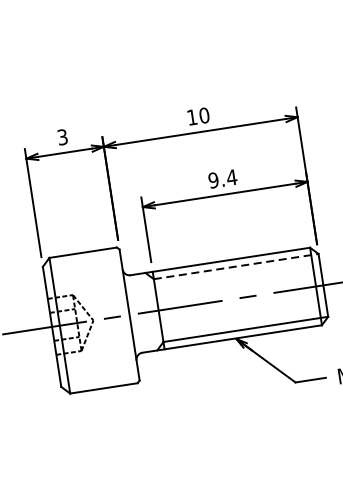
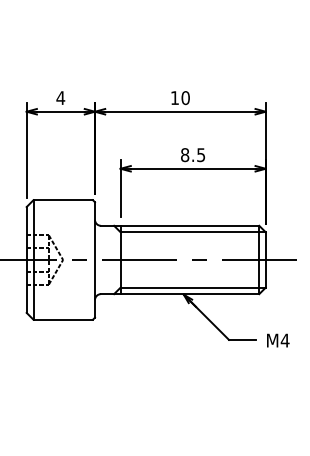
text: (62, 137) -> (60, 98), 3 -> 4
text: (222, 179) -> (192, 155), 9.4 -> 8.5
line: (236, 266) -> (193, 232), dashed -> solid

